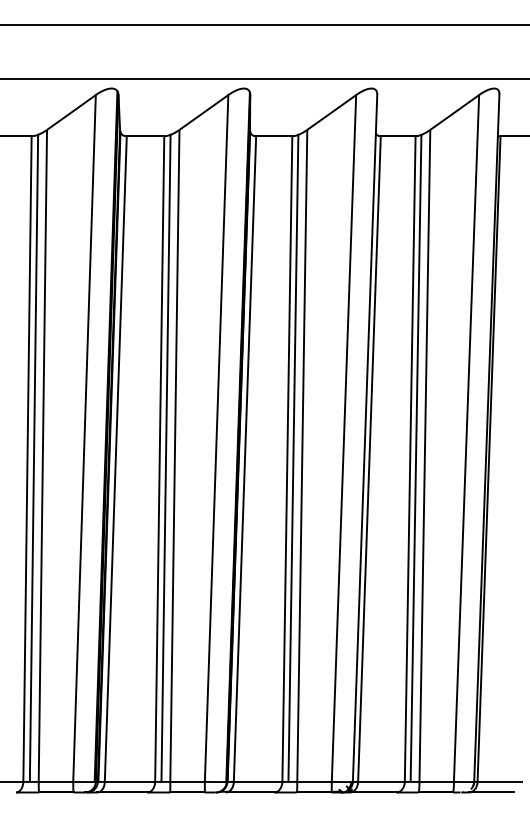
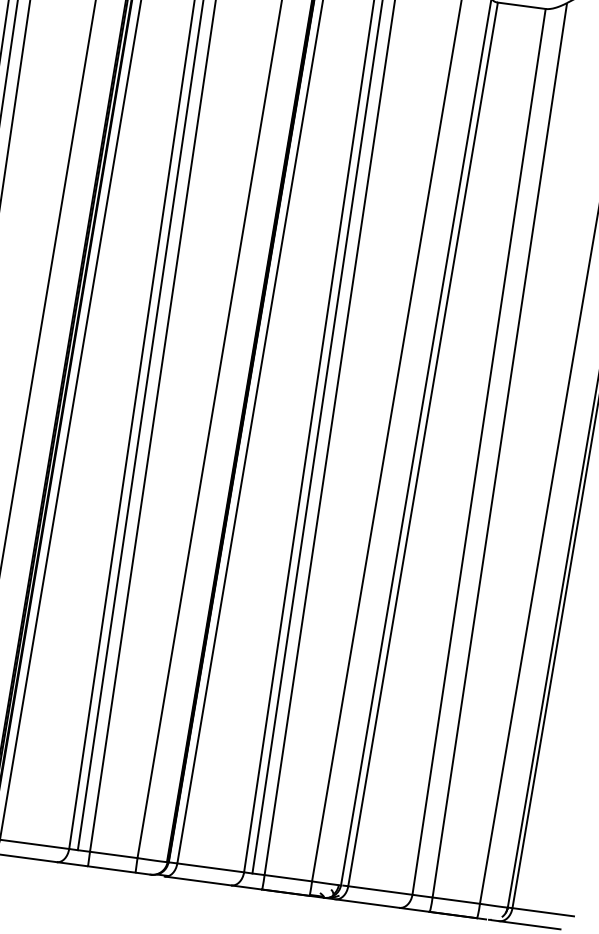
line: (415, 457) -> (486, 450), removed

